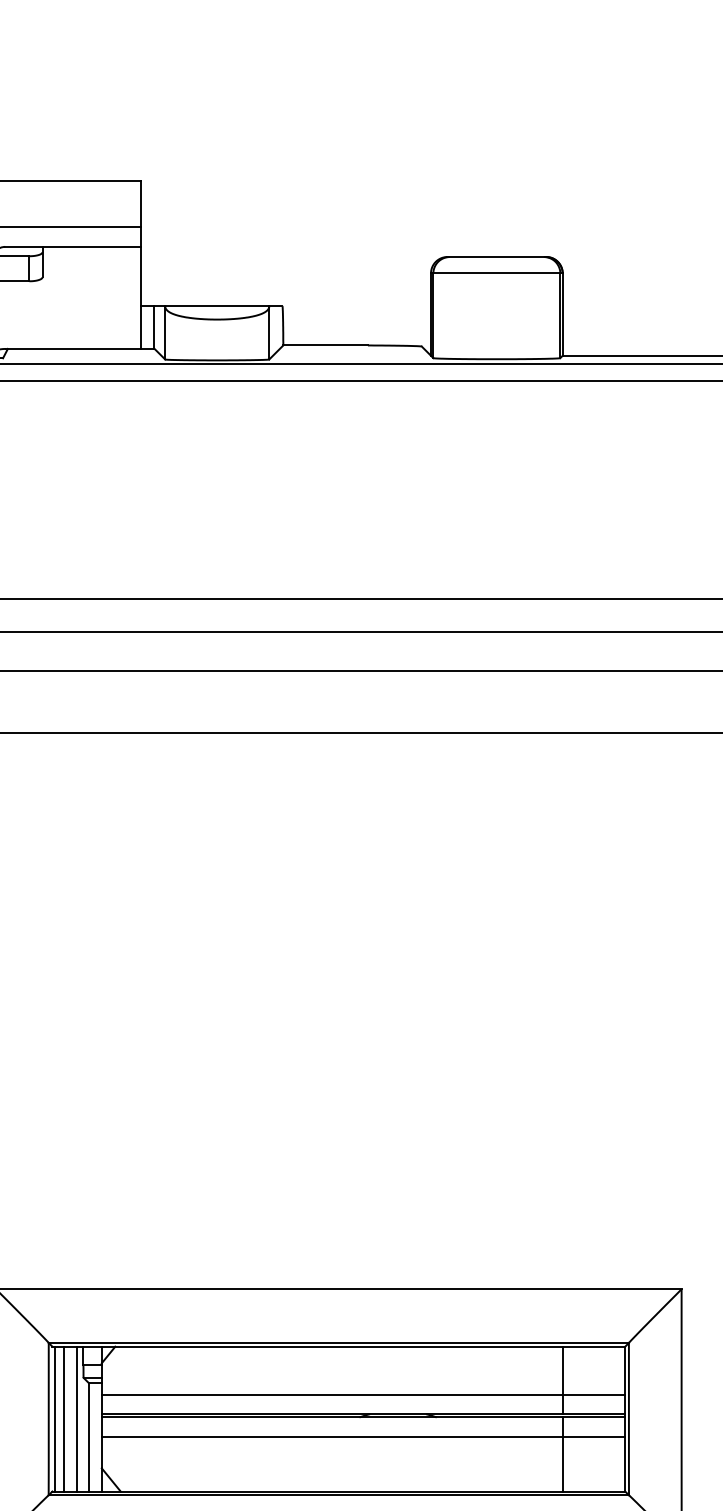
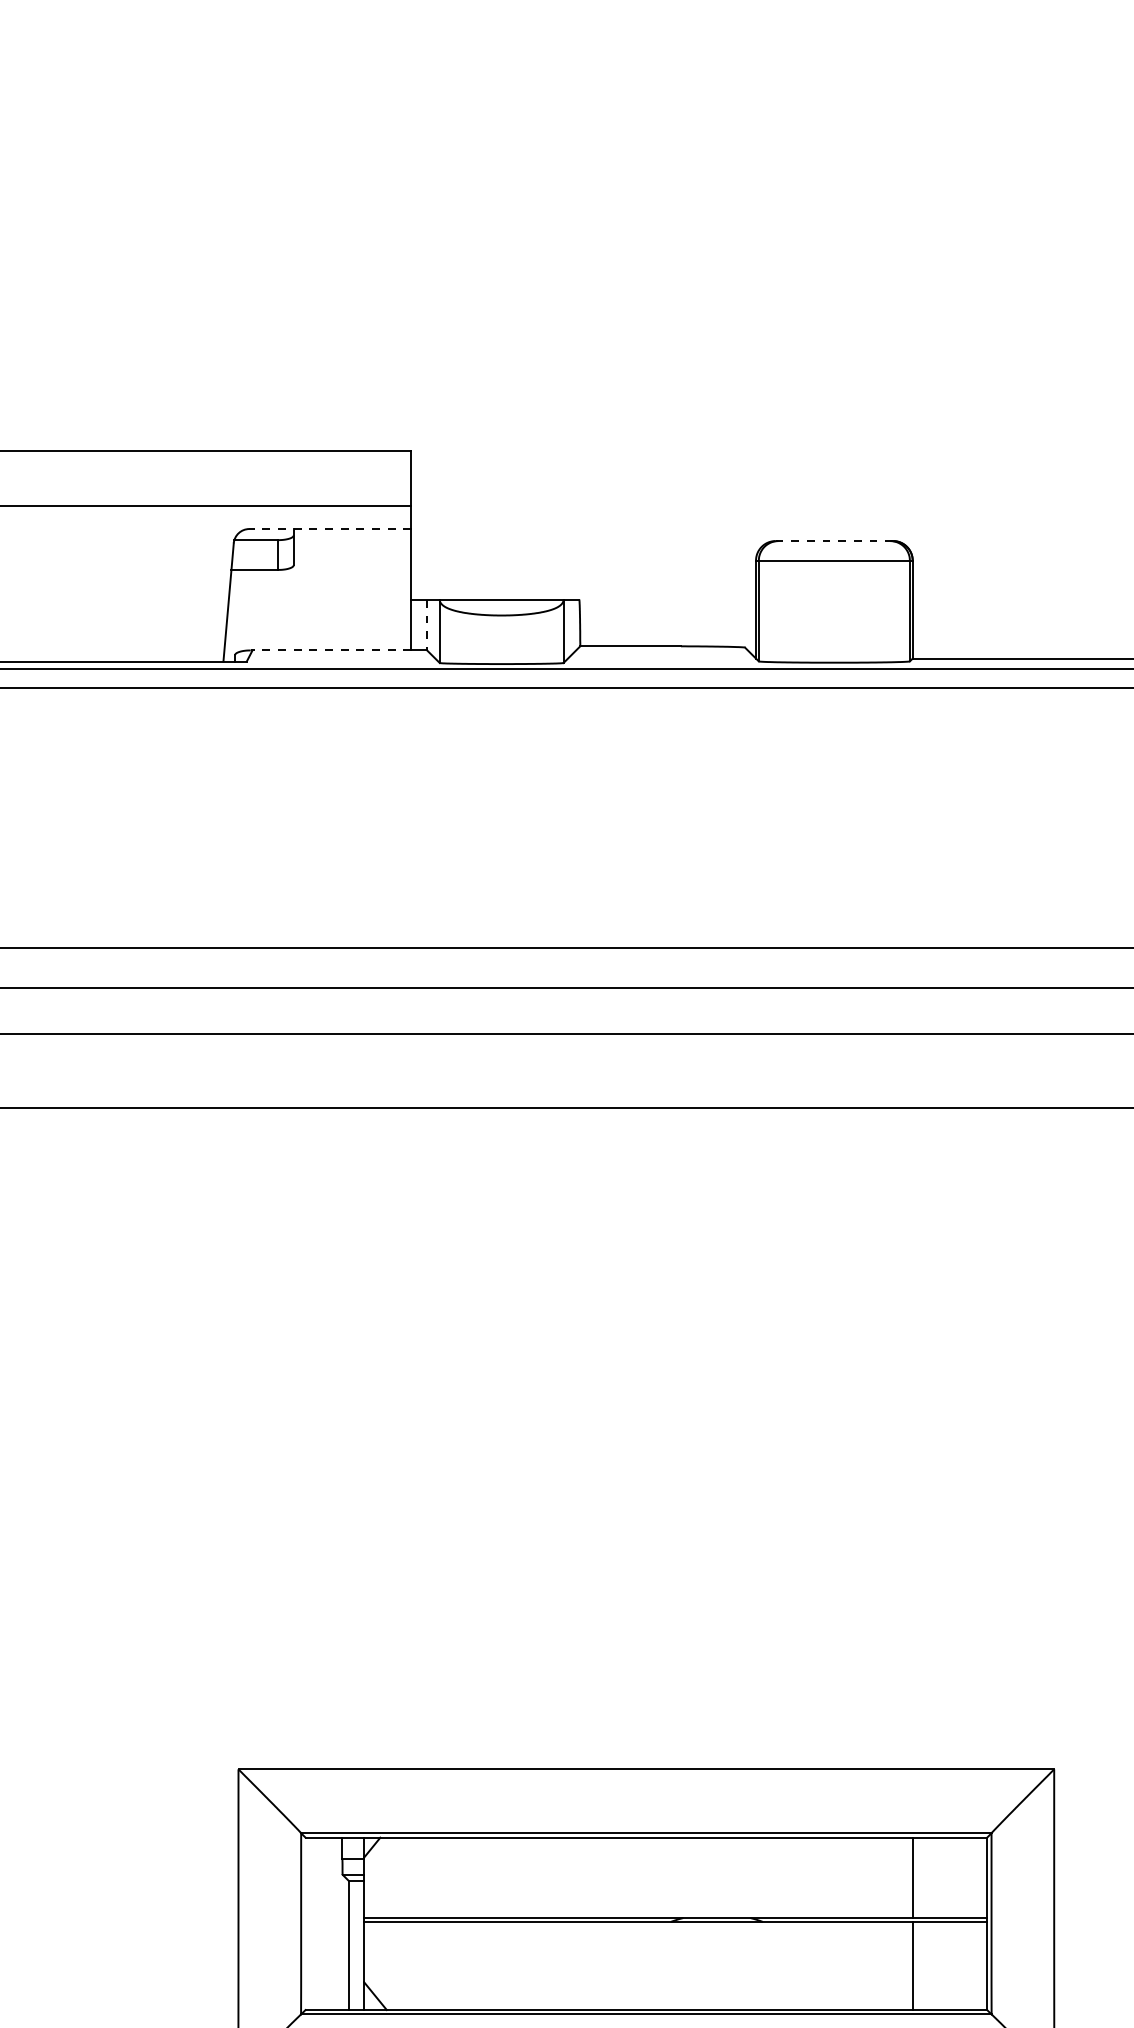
line: (73, 247) -> (330, 529), solid -> dashed
line: (496, 257) -> (834, 541), solid -> dashed
line: (154, 327) -> (426, 625), solid -> dashed
line: (73, 348) -> (330, 650), solid -> dashed
line: (363, 1395) -> (675, 1895), removed
line: (54, 1418) -> (308, 1923), removed
line: (64, 1418) -> (319, 1923), removed
line: (76, 1418) -> (334, 1923), removed
line: (363, 1436) -> (675, 1944), removed

